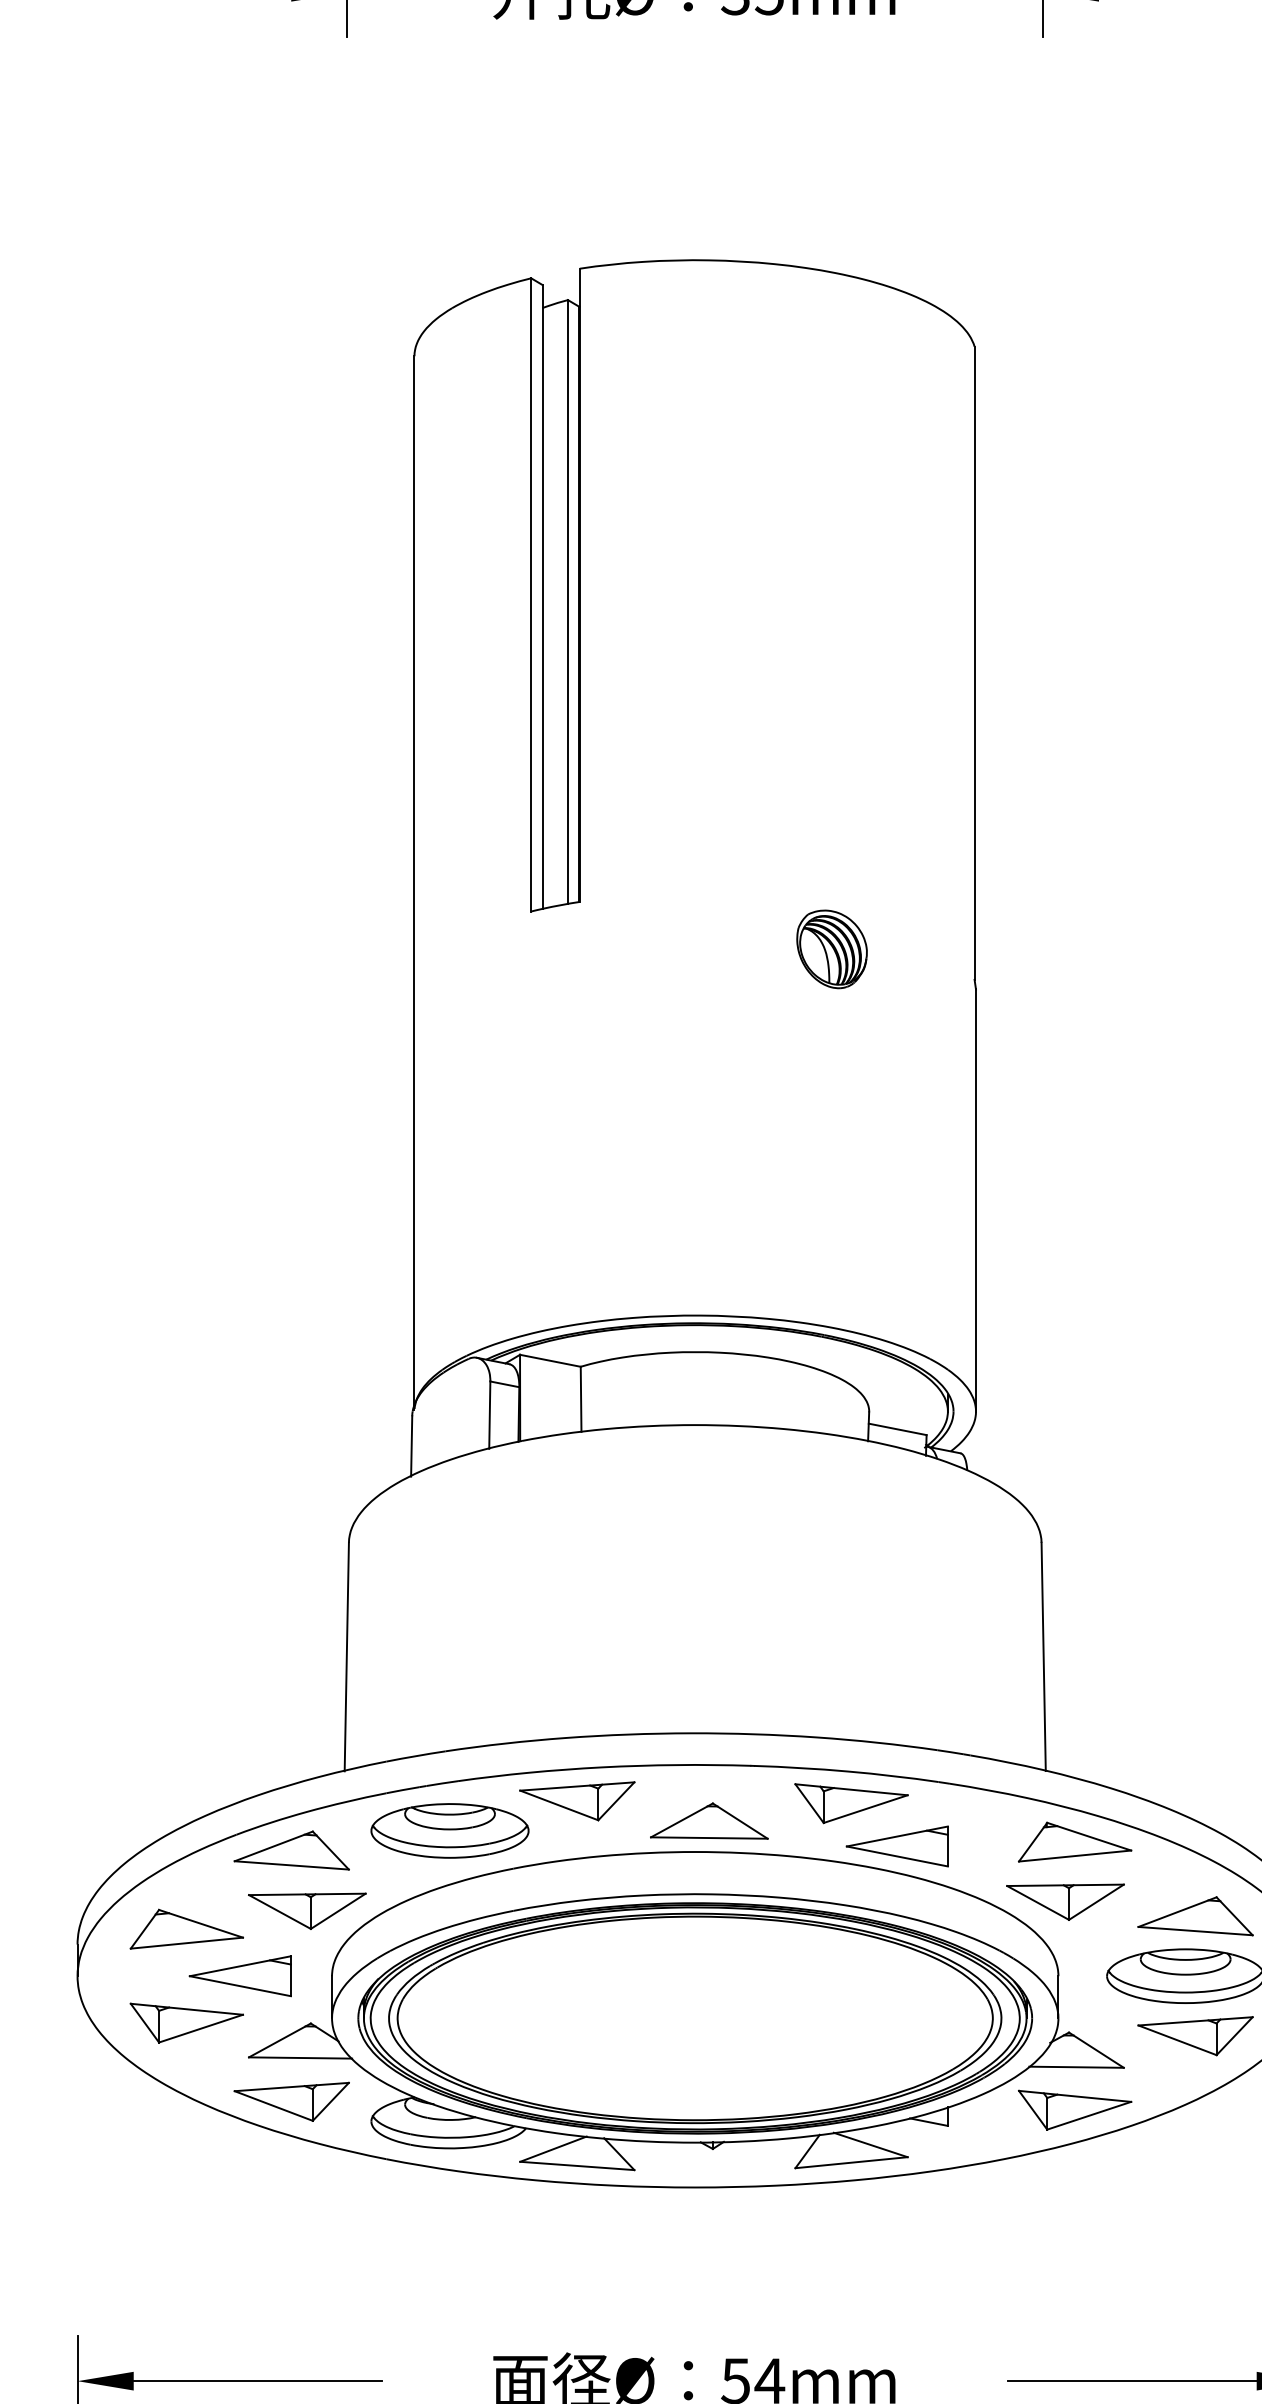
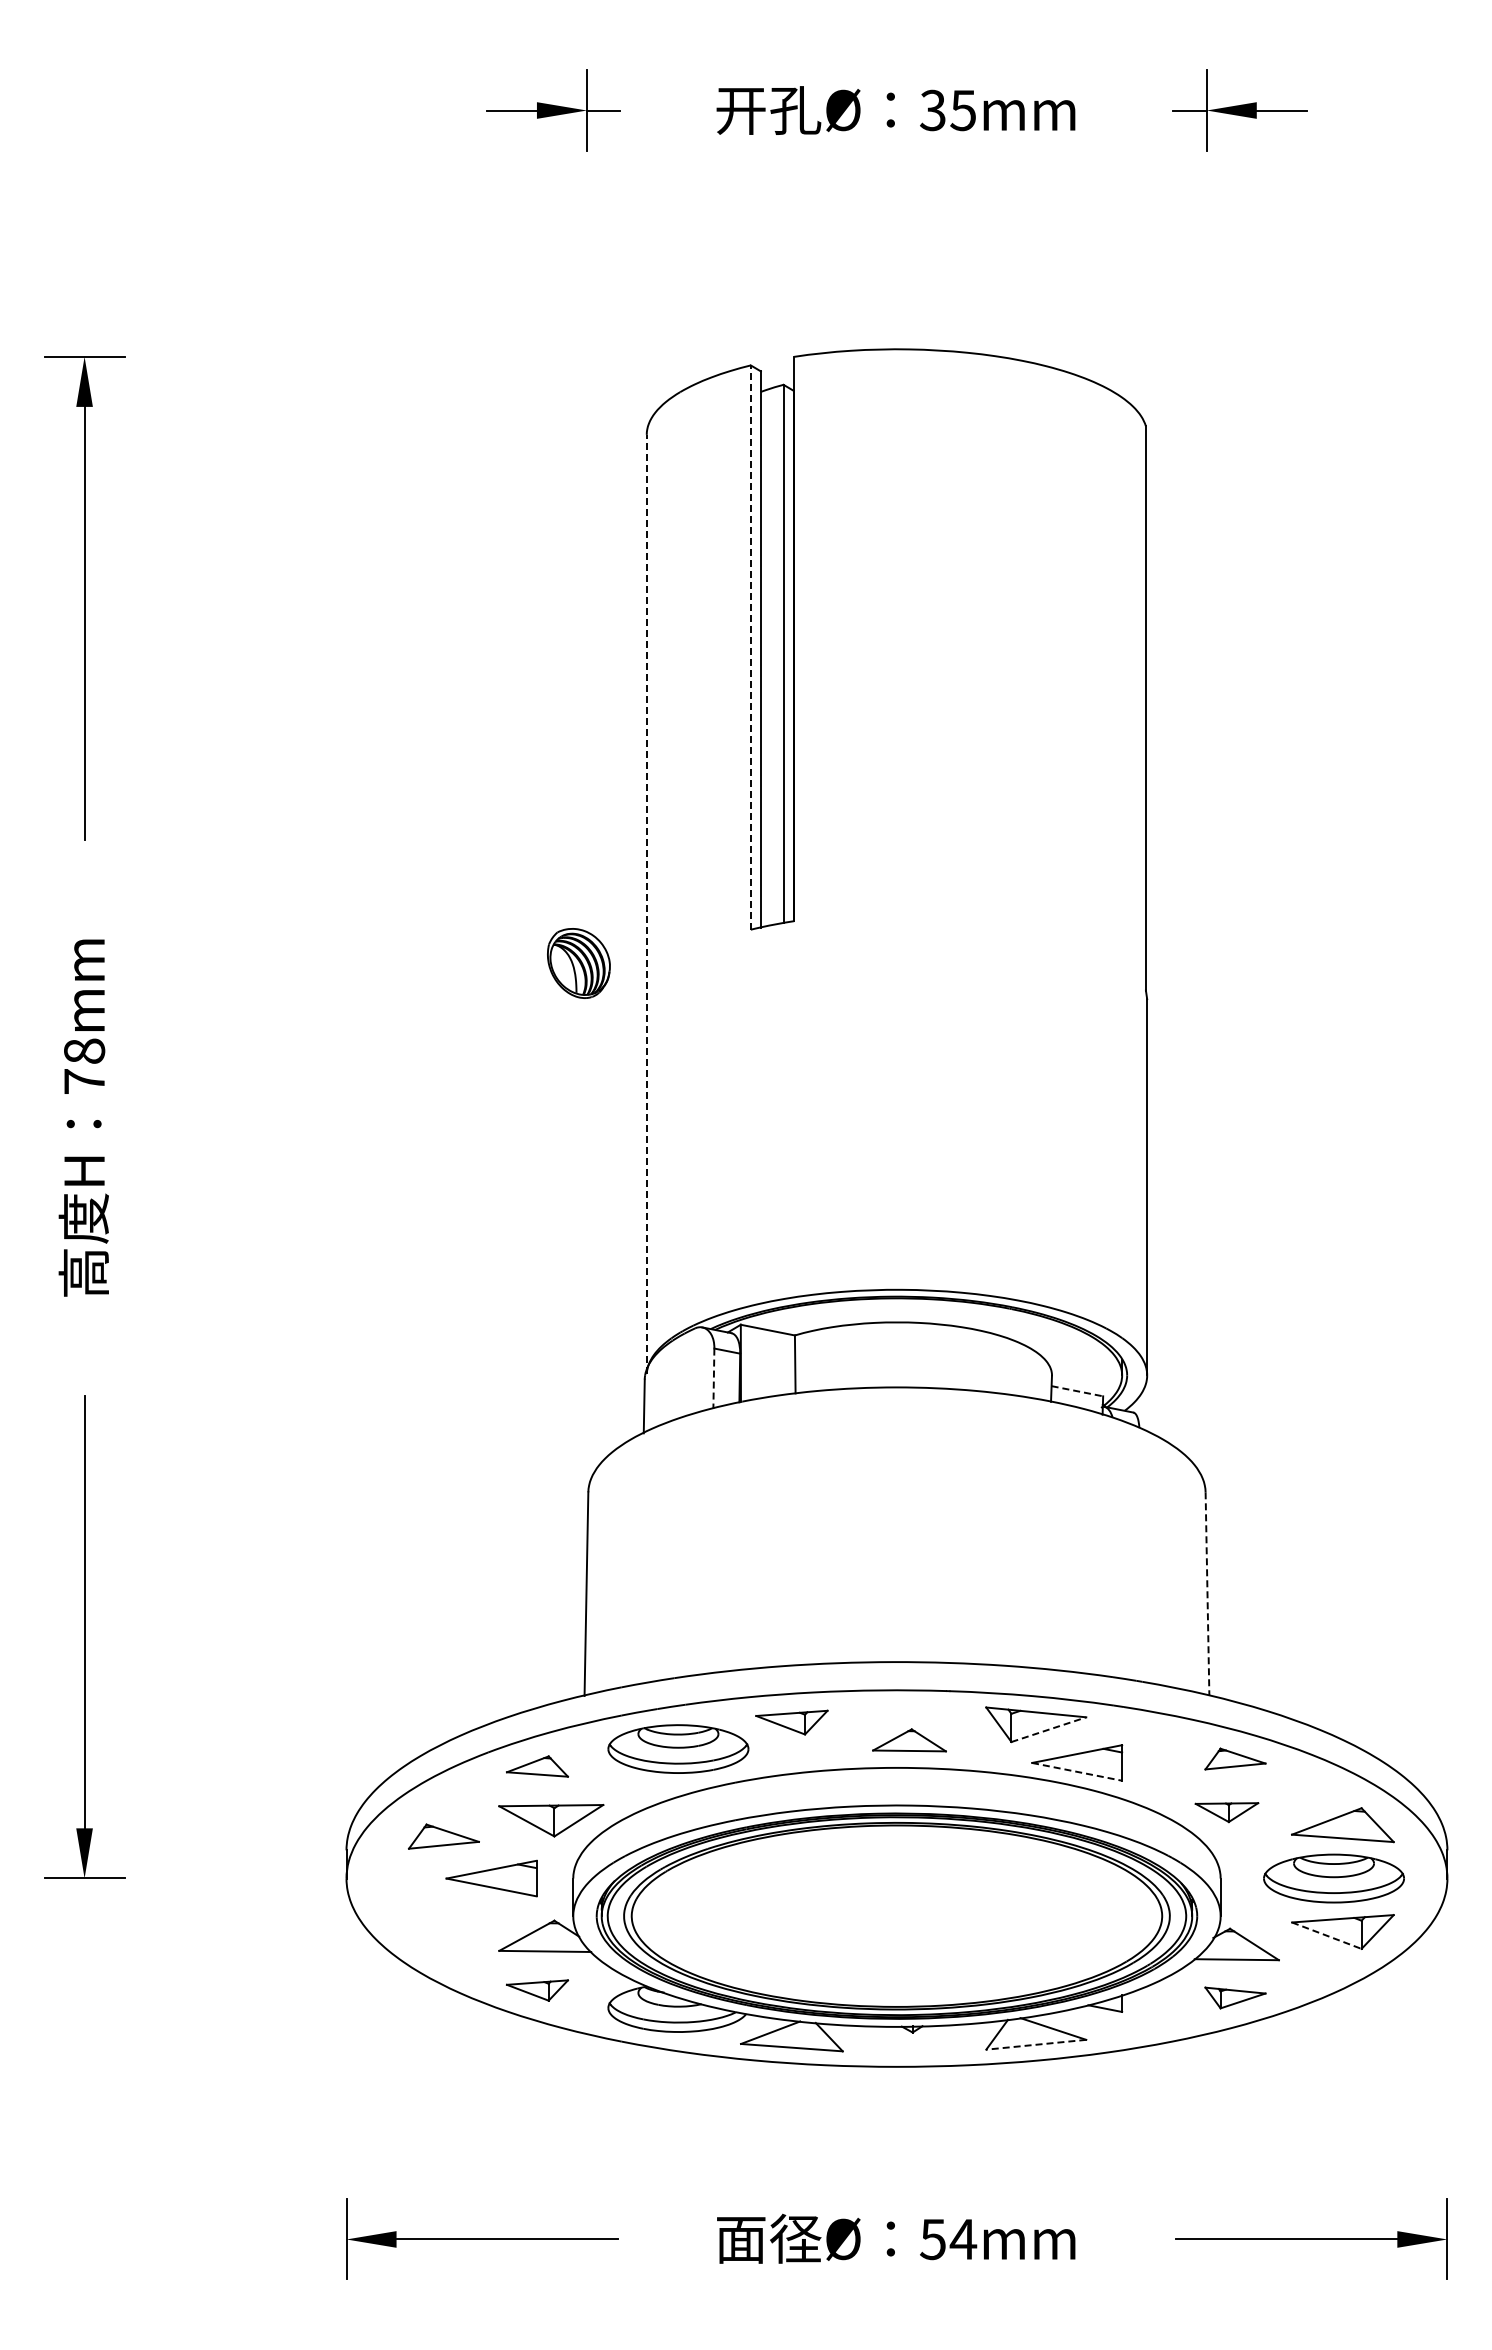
line: (530, 594) -> (750, 647), solid -> dashed
line: (414, 882) -> (646, 903), solid -> dashed
part: (831, 949) -> (578, 963), moved
line: (489, 1416) -> (713, 1379), solid -> dashed
line: (897, 1429) -> (1077, 1391), solid -> dashed
line: (1043, 1657) -> (1207, 1594), solid -> dashed
part: (576, 1801) -> (791, 1722), size x0.7
line: (866, 1808) -> (1049, 1729), solid -> dashed
part: (709, 1821) -> (909, 1740), size x0.7
part: (1075, 1841) -> (1235, 1758), size x0.6
part: (291, 1850) -> (537, 1766), size x0.6
line: (897, 1856) -> (1077, 1771), solid -> dashed
part: (1065, 1902) -> (1226, 1812), size x0.6
part: (186, 1929) -> (443, 1836), size x0.7
part: (186, 2023) -> (443, 1920), removed
line: (1178, 2040) -> (1327, 1935), solid -> dashed
part: (291, 2101) -> (537, 1990), size x0.6
part: (1075, 2109) -> (1235, 1997), size x0.6
line: (850, 2162) -> (1035, 2044), solid -> dashed

